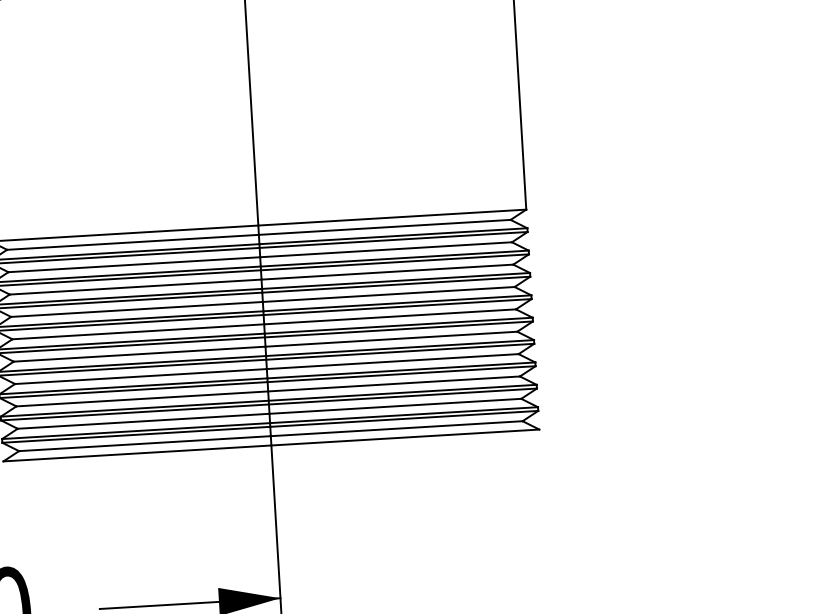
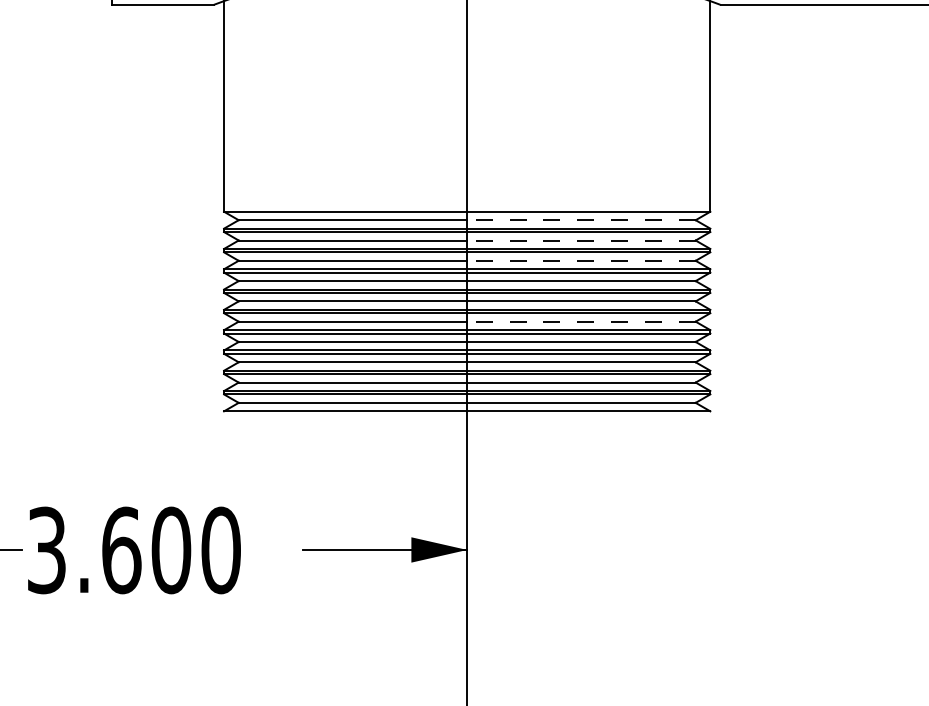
line: (383, 227) -> (580, 220), solid -> dashed
line: (385, 249) -> (580, 240), solid -> dashed
line: (386, 271) -> (580, 260), solid -> dashed
line: (390, 339) -> (580, 321), solid -> dashed

